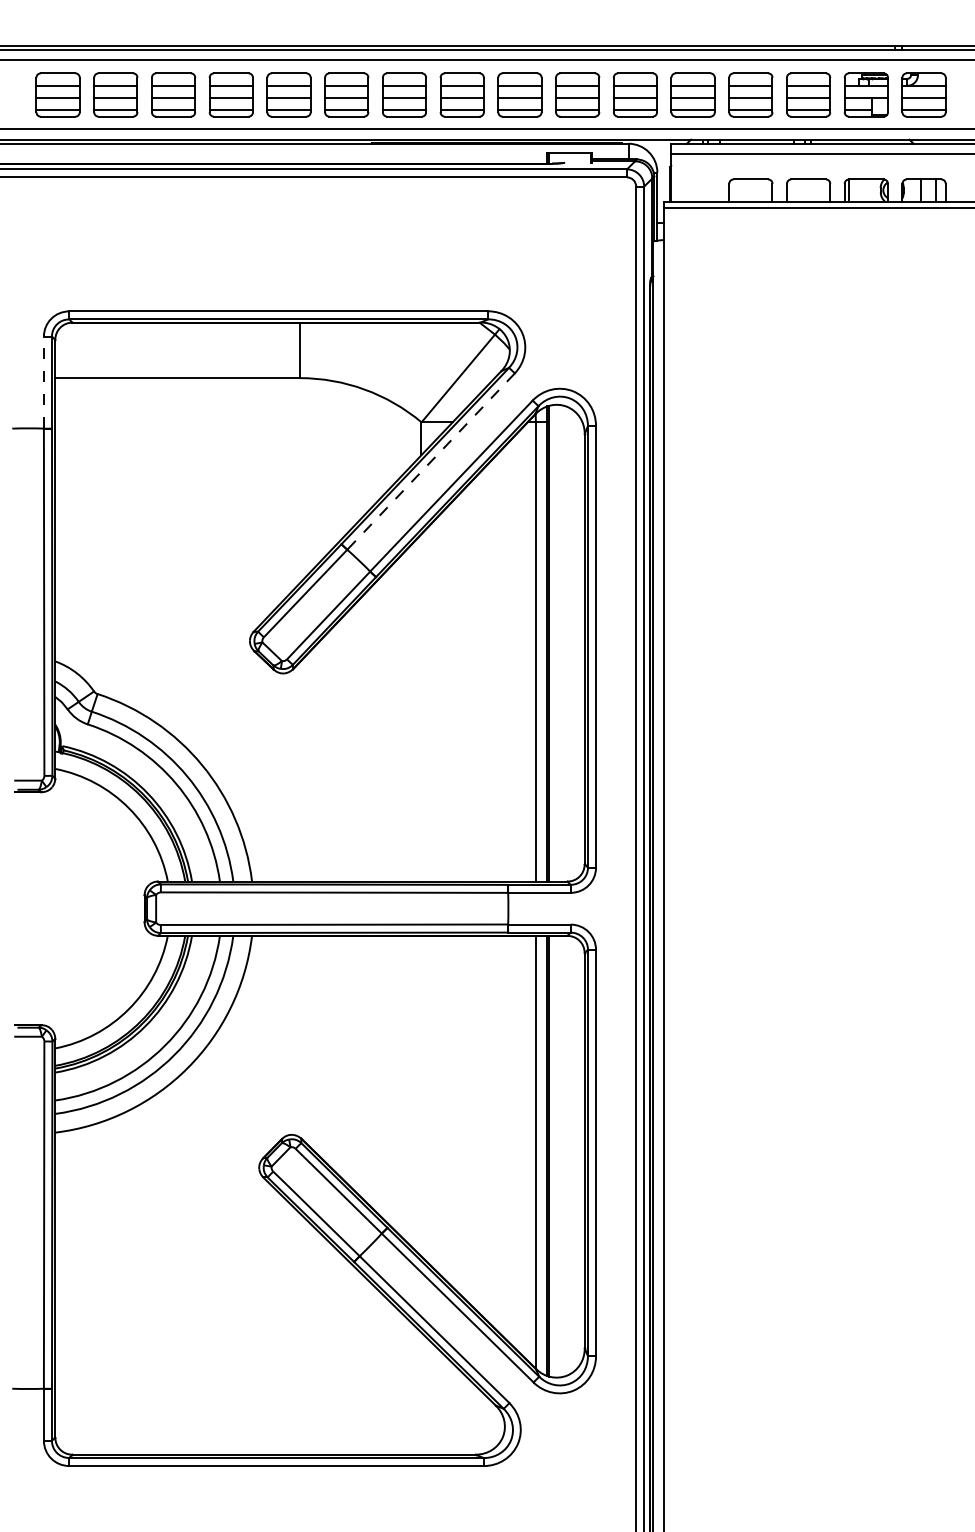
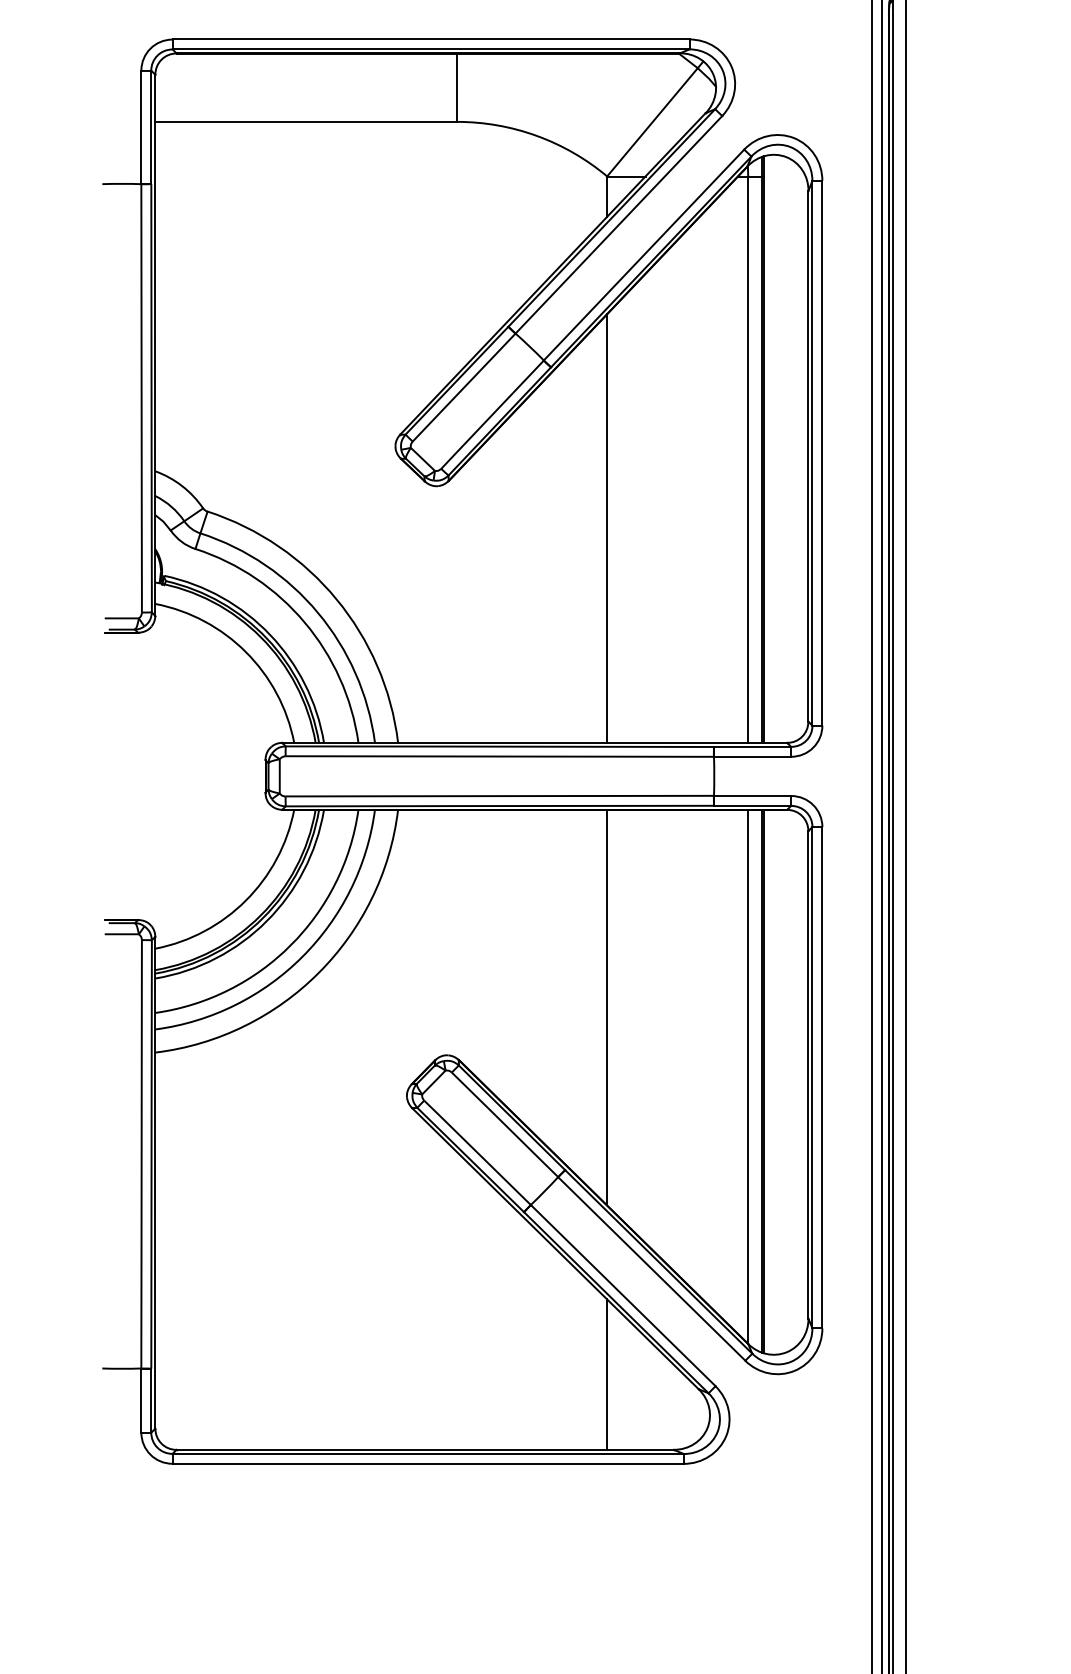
line: (43, 382) -> (140, 127), dashed -> solid
line: (431, 461) -> (619, 224), dashed -> solid
line: (421, 707) -> (607, 528), added
line: (421, 1095) -> (607, 1006), added
line: (421, 1393) -> (607, 1374), added

